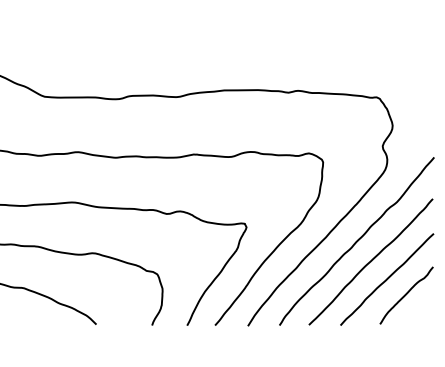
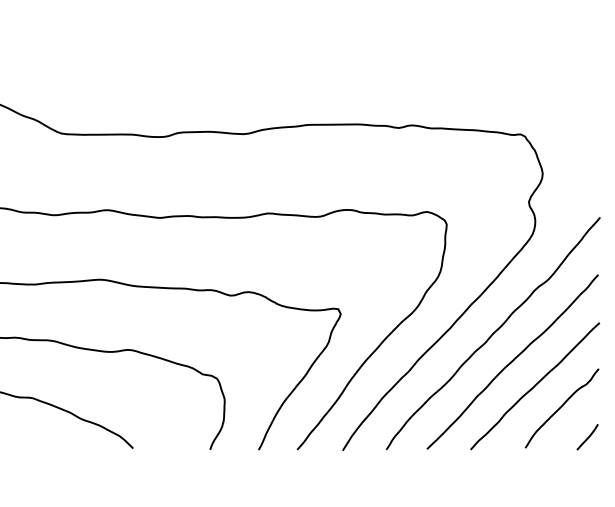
line: (425, 315) -> (588, 435), added

